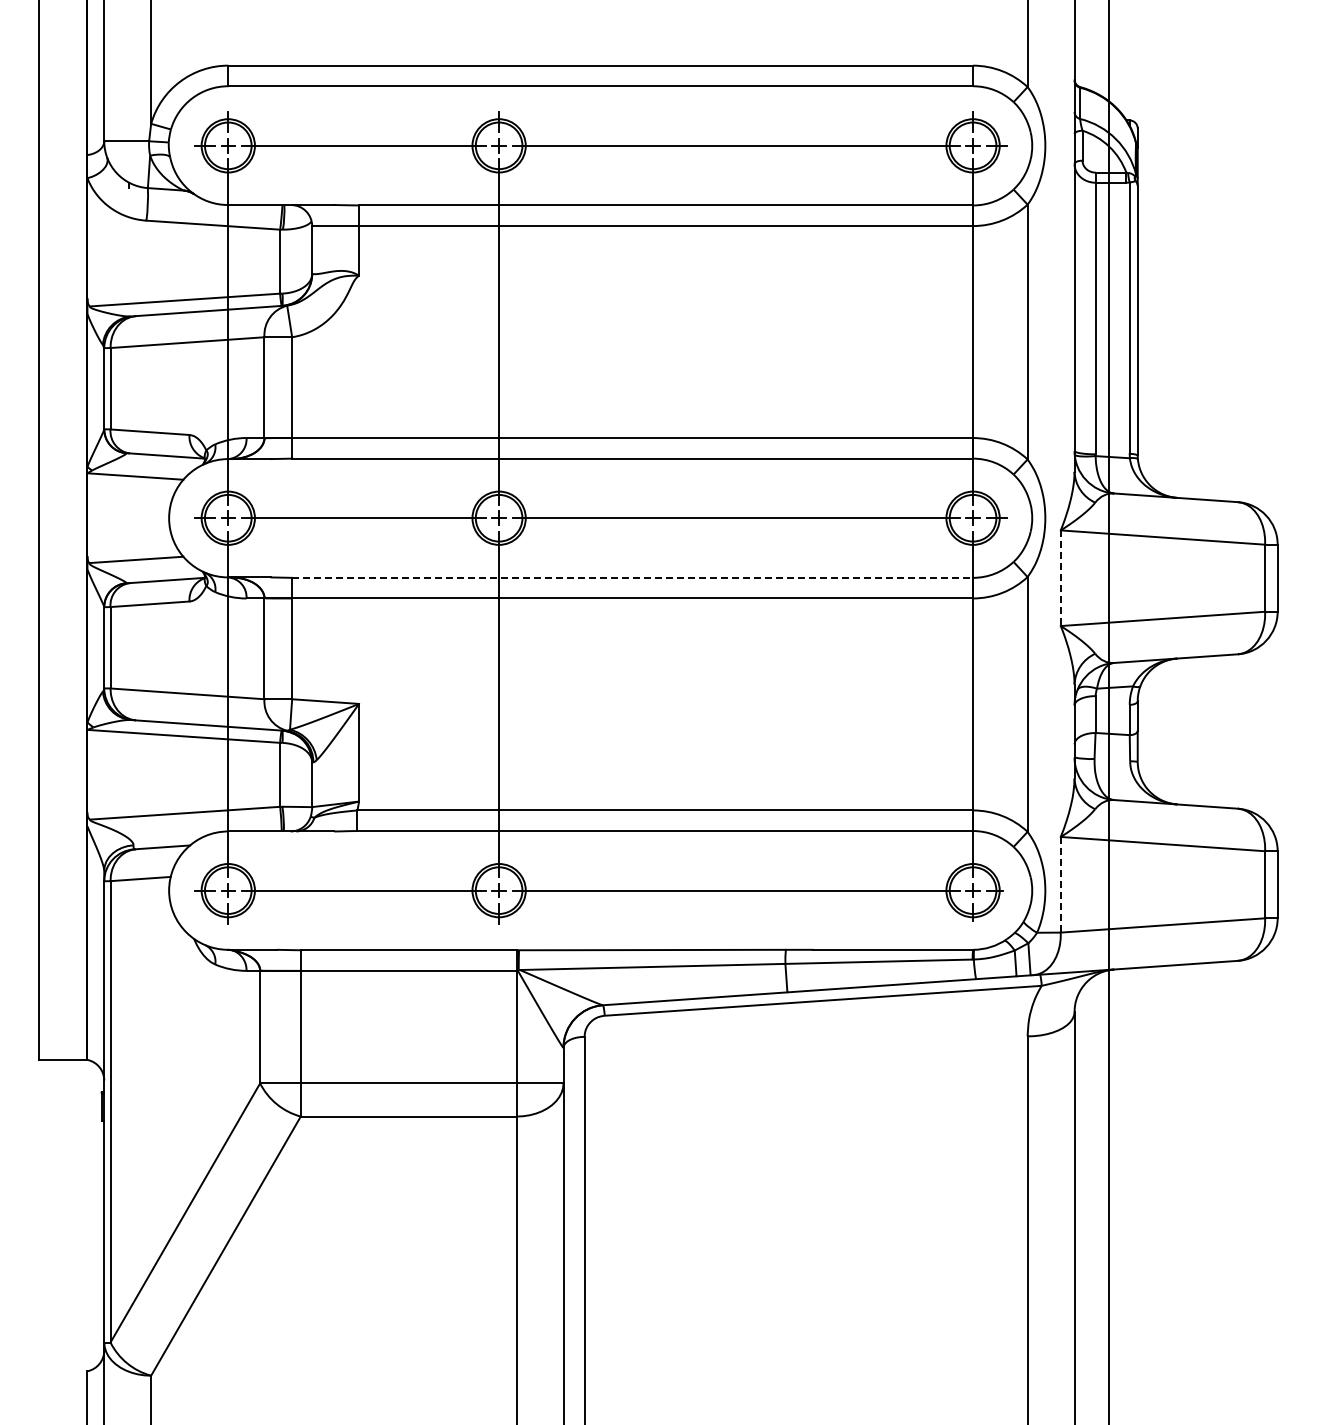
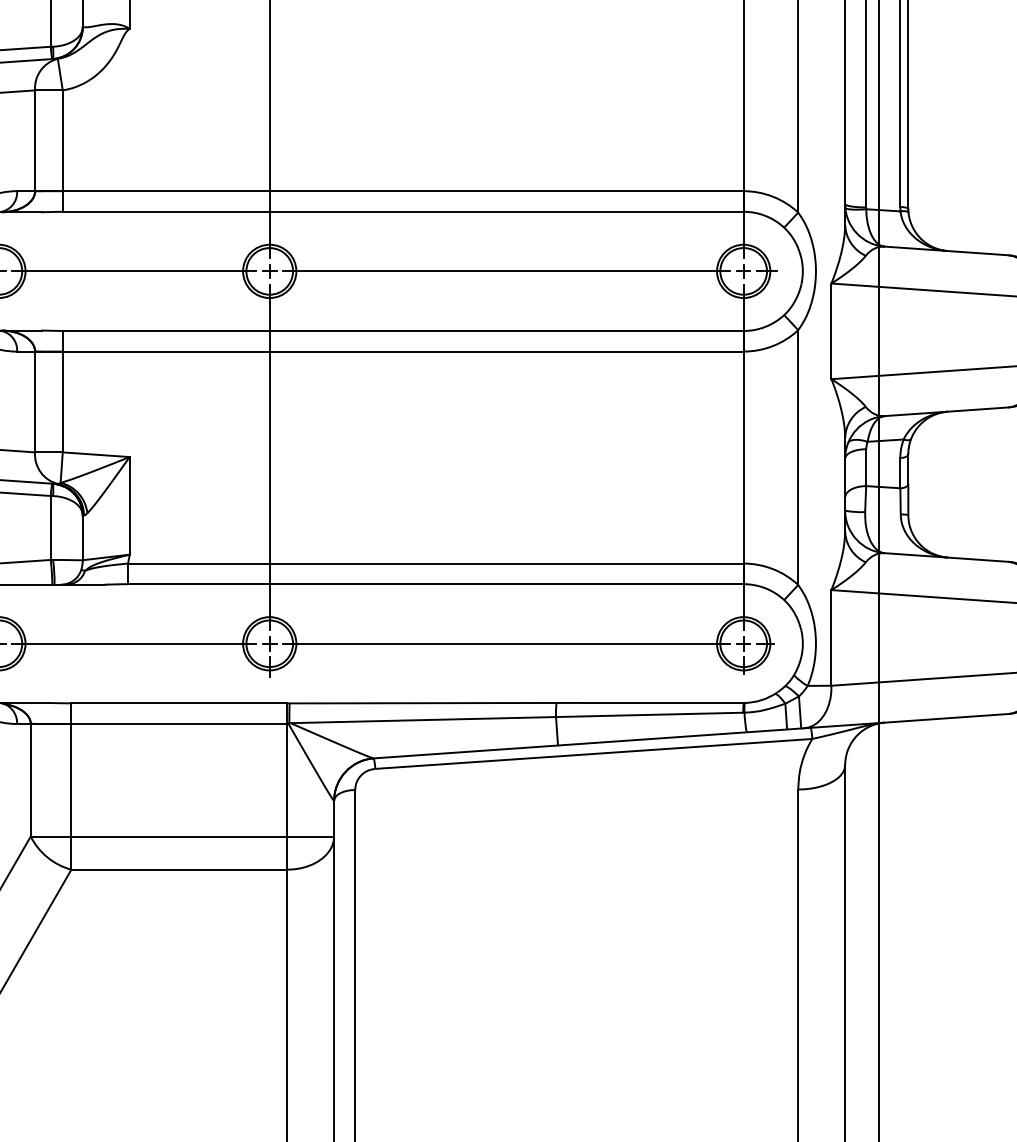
line: (633, 577) -> (404, 330), dashed -> solid
line: (1060, 578) -> (831, 331), dashed -> solid
line: (1060, 884) -> (831, 637), dashed -> solid

